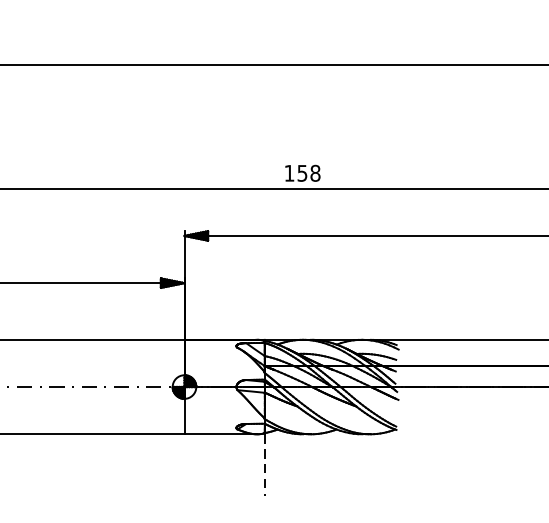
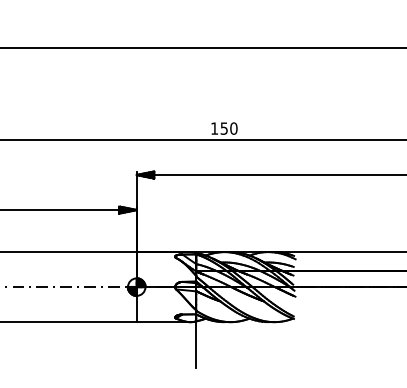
text: (314, 173) -> (233, 128), 158 -> 150
line: (265, 464) -> (196, 344), dashed -> solid

